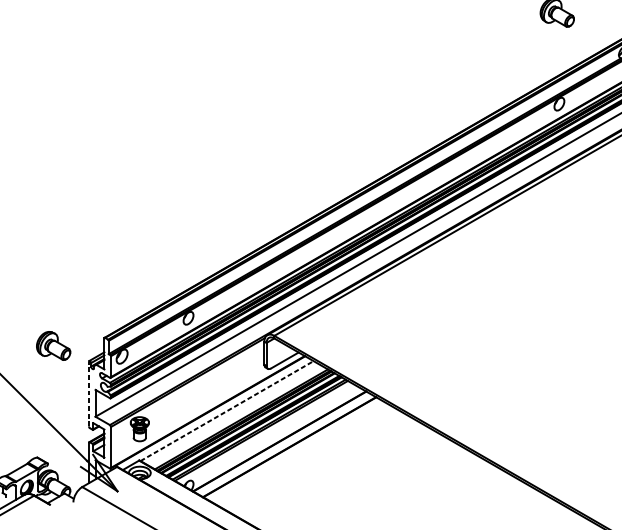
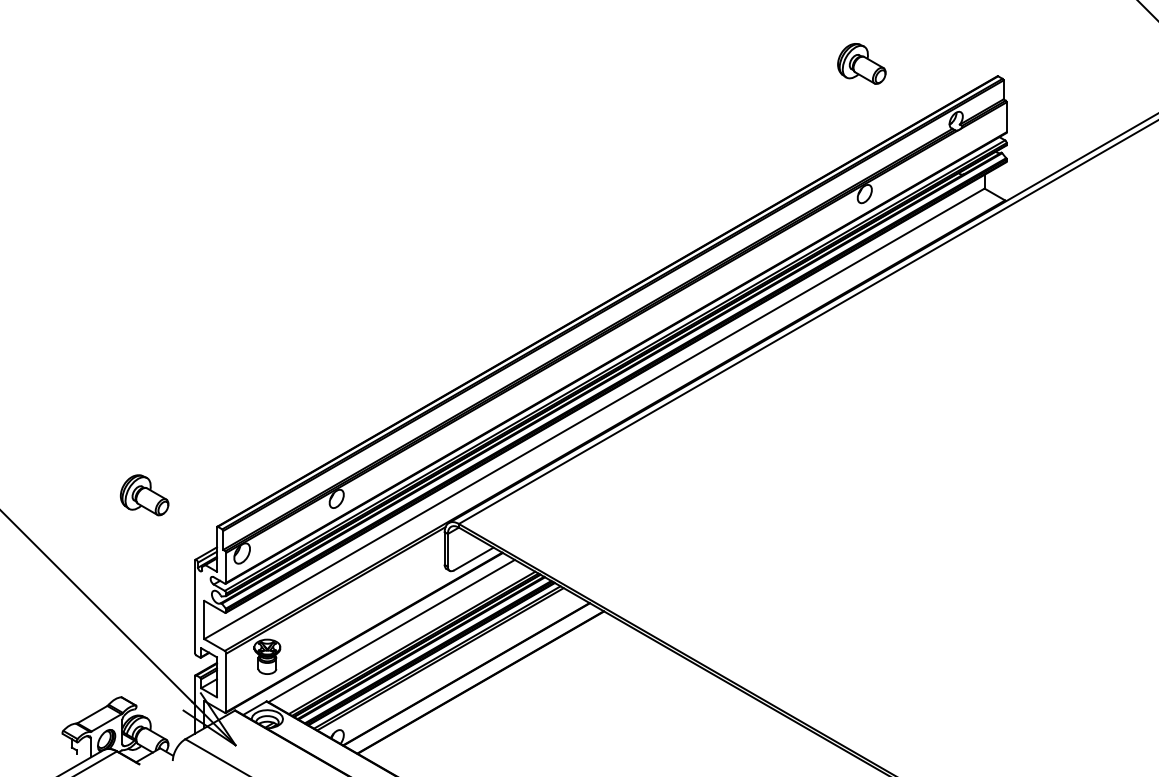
part: (53, 346) -> (144, 495), moved
line: (88, 393) -> (194, 606), dashed -> solid
line: (227, 410) -> (392, 630), dashed -> solid

